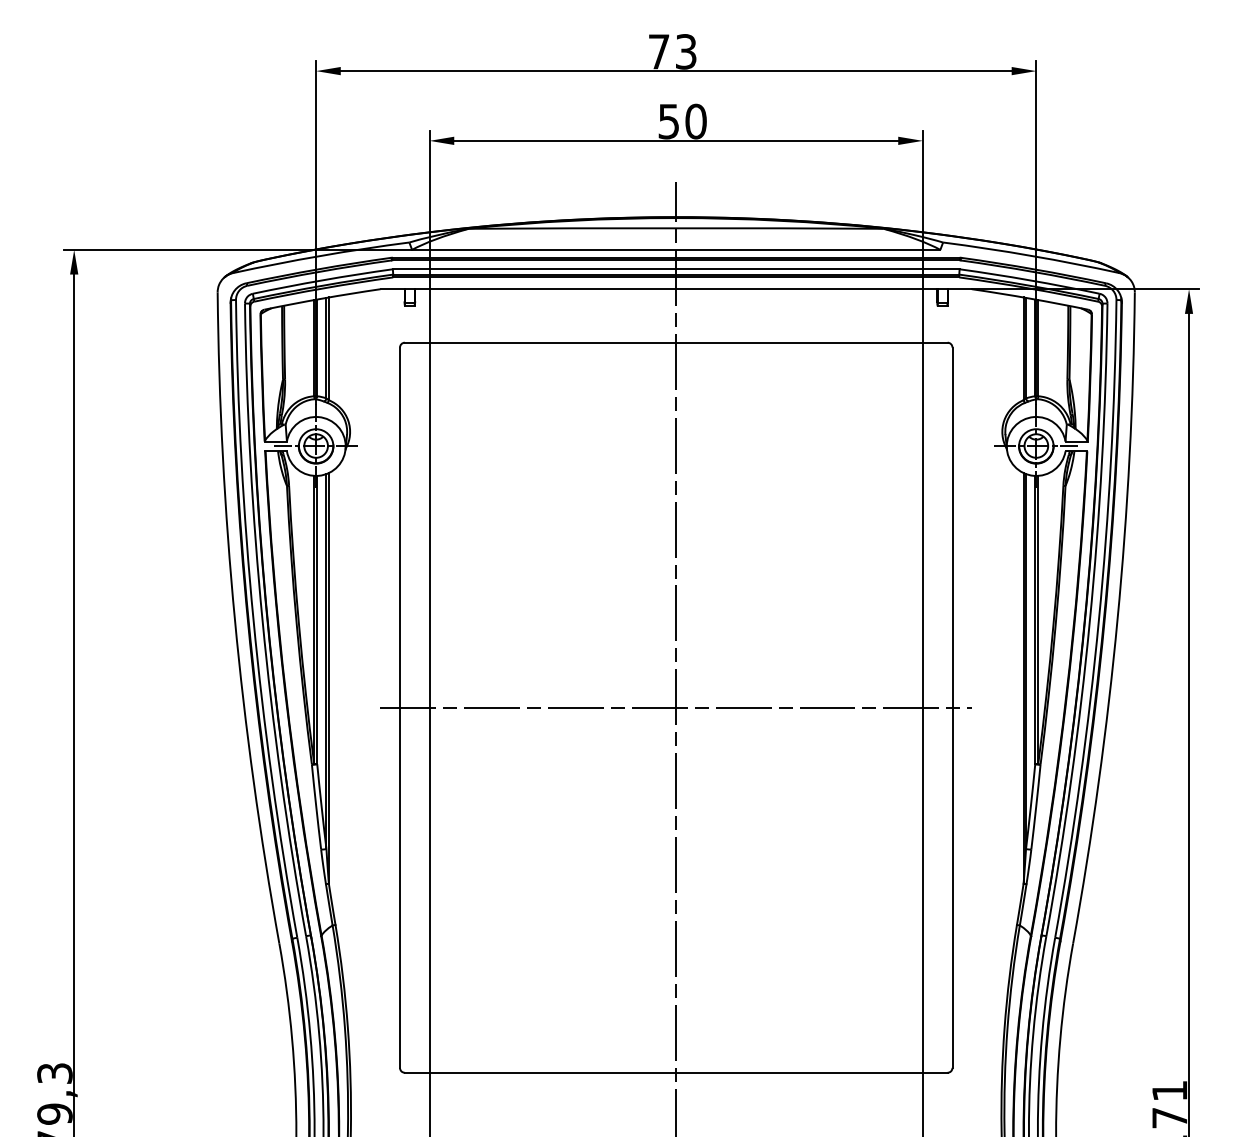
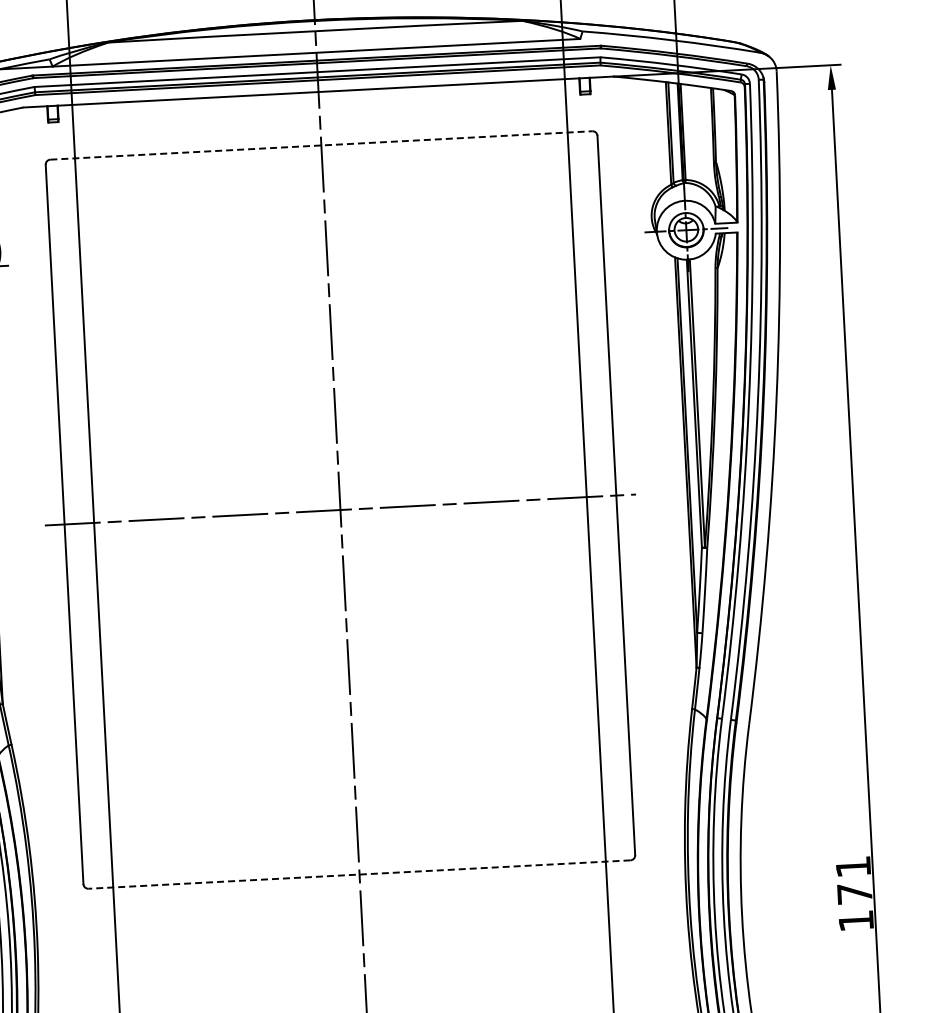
line: (676, 342) -> (321, 145), solid -> dashed
line: (675, 1072) -> (358, 874), solid -> dashed

